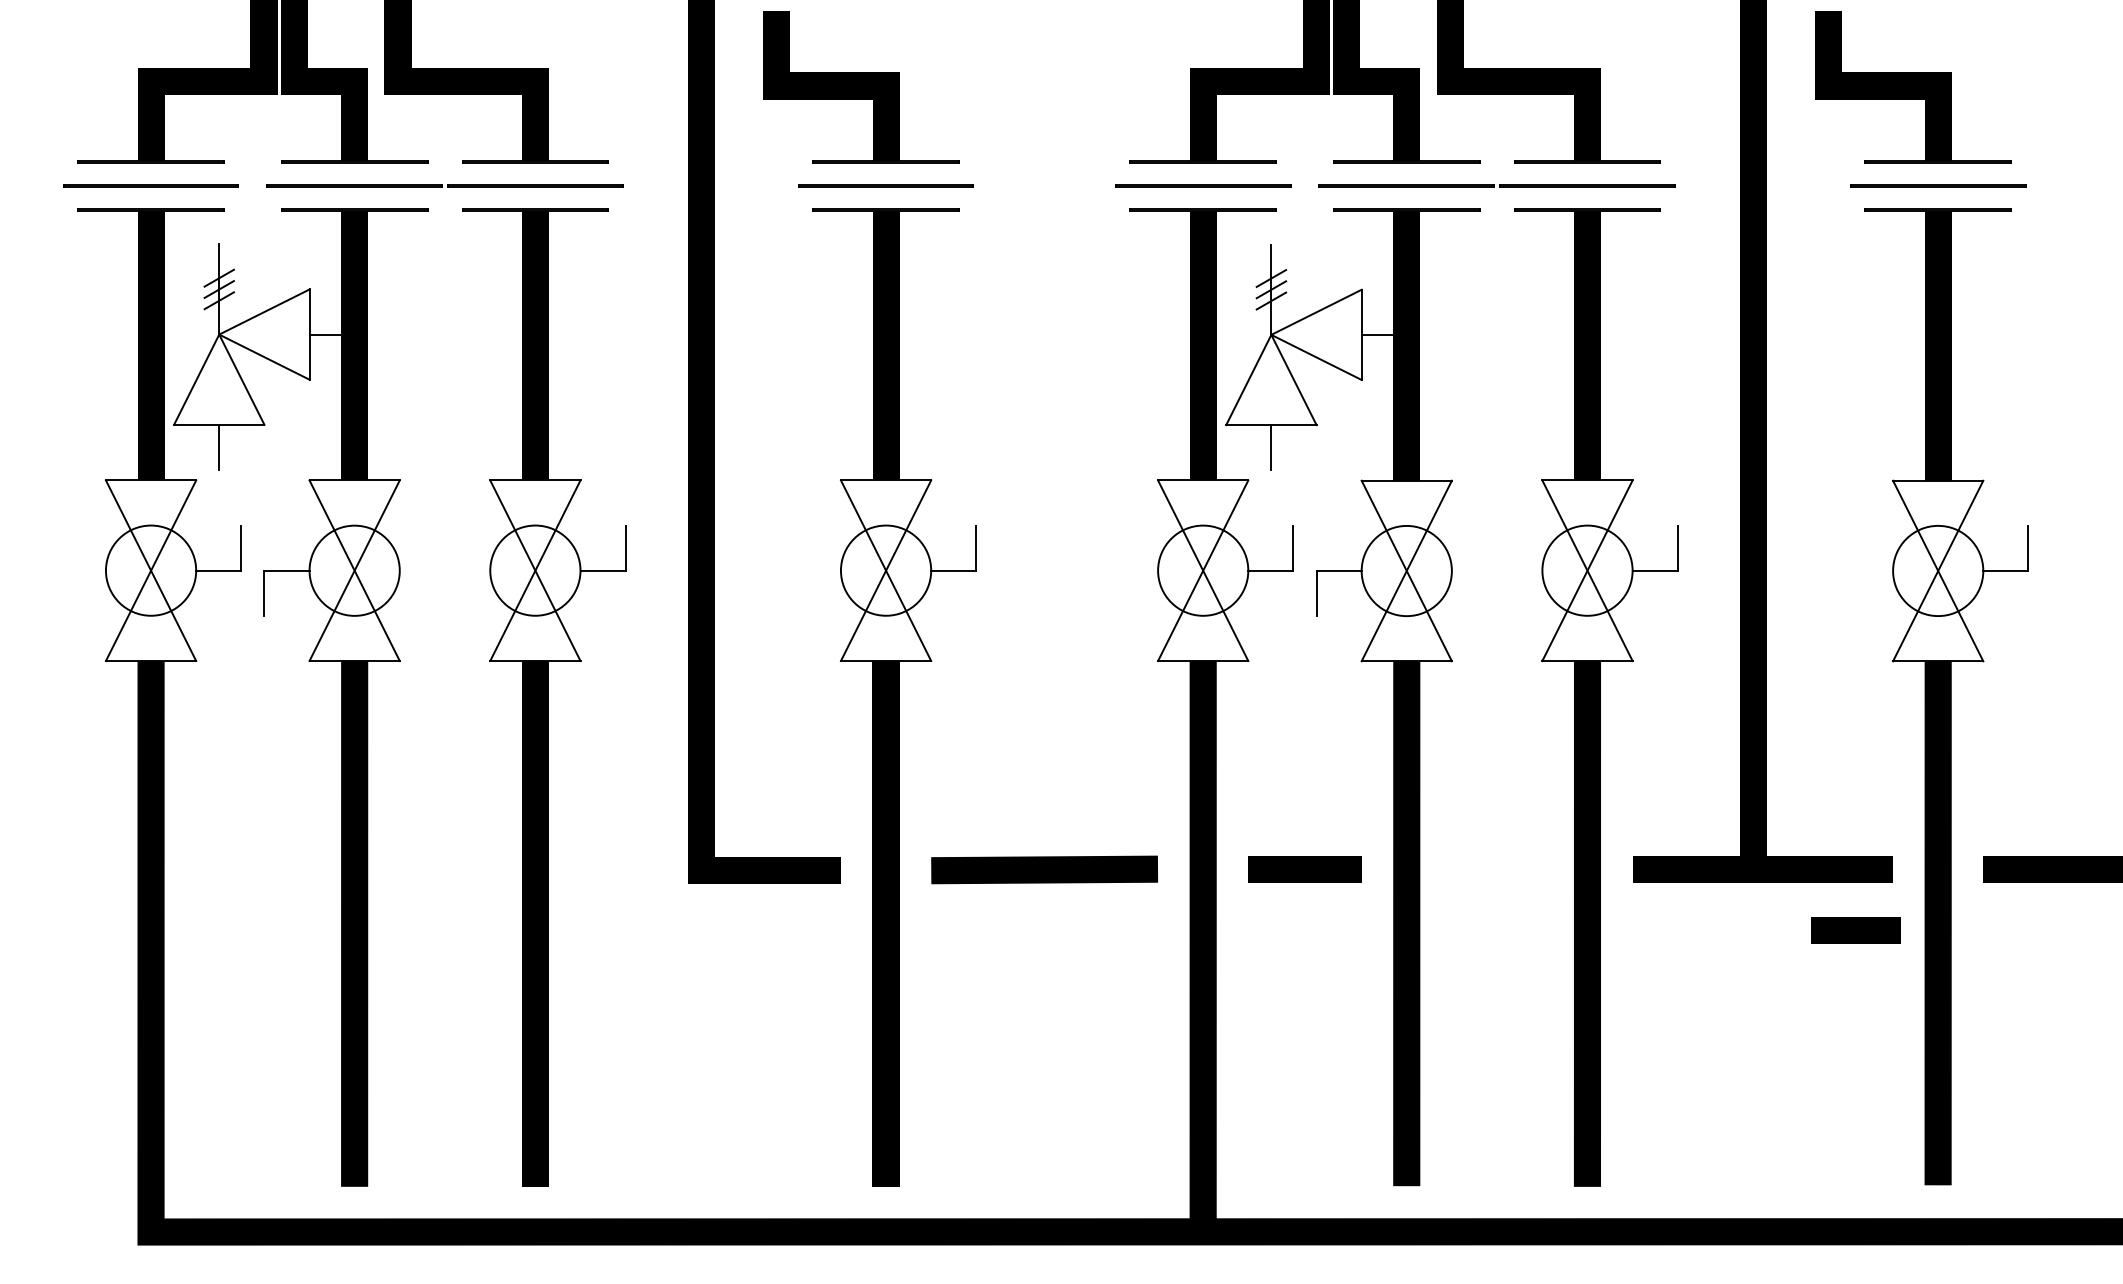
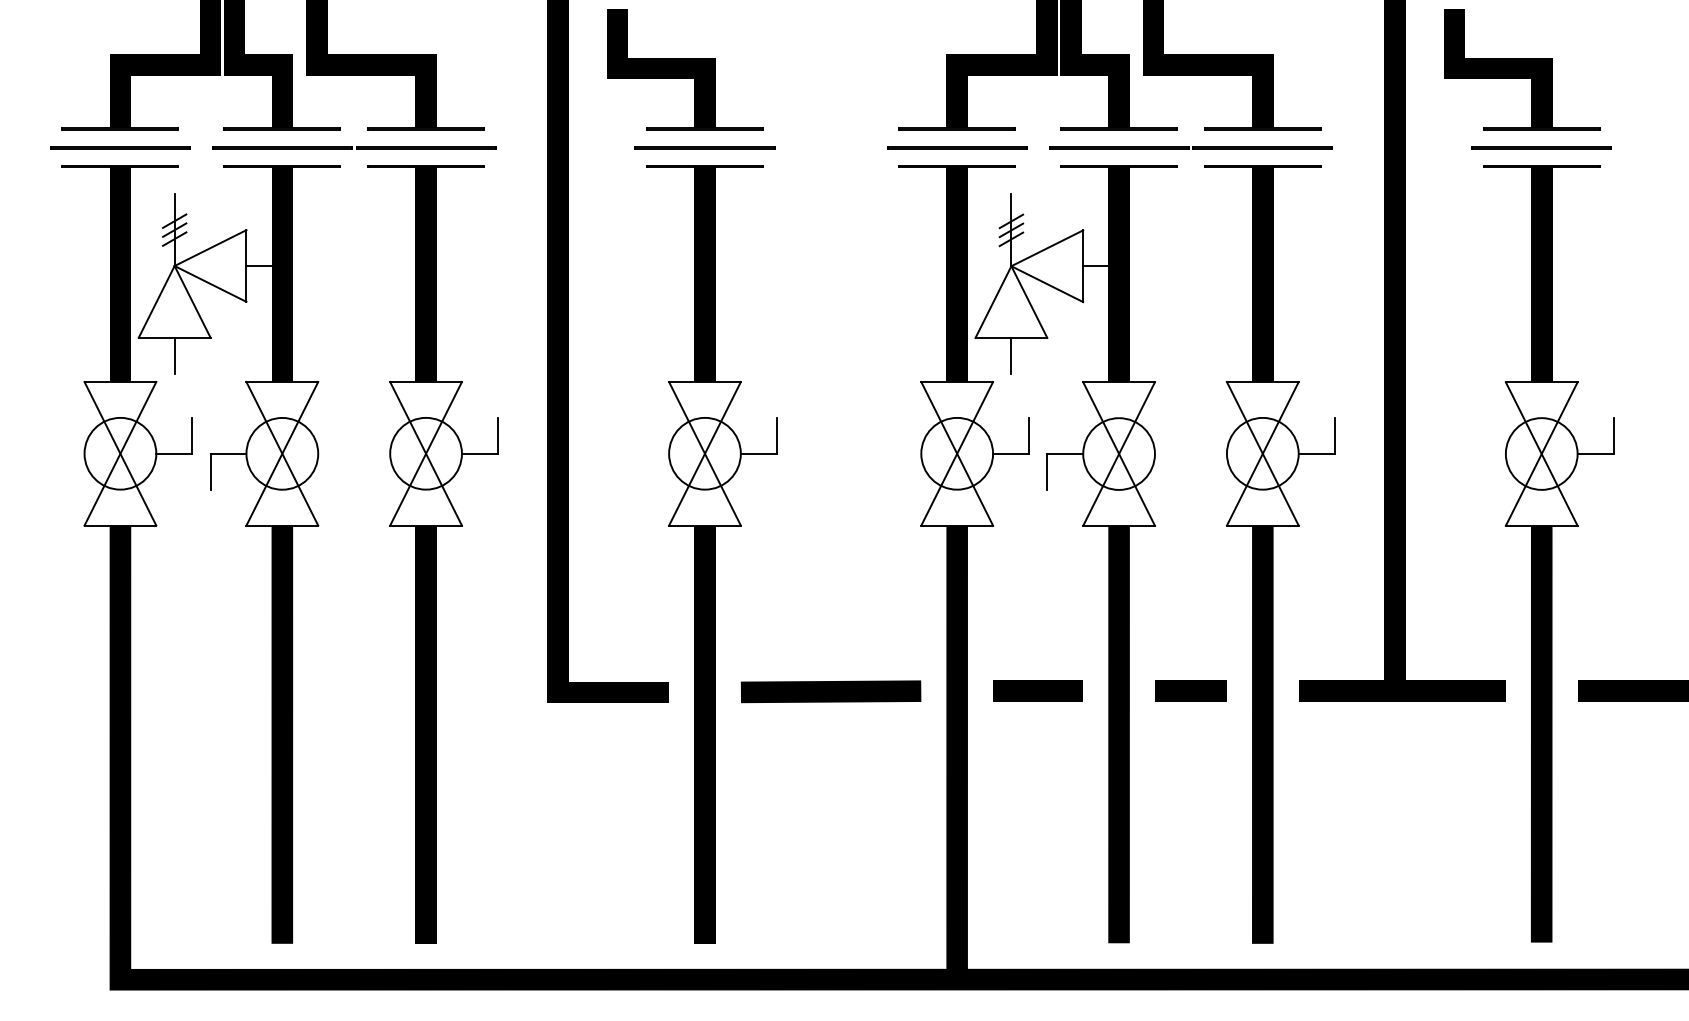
line: (1855, 930) -> (1190, 691), moved

